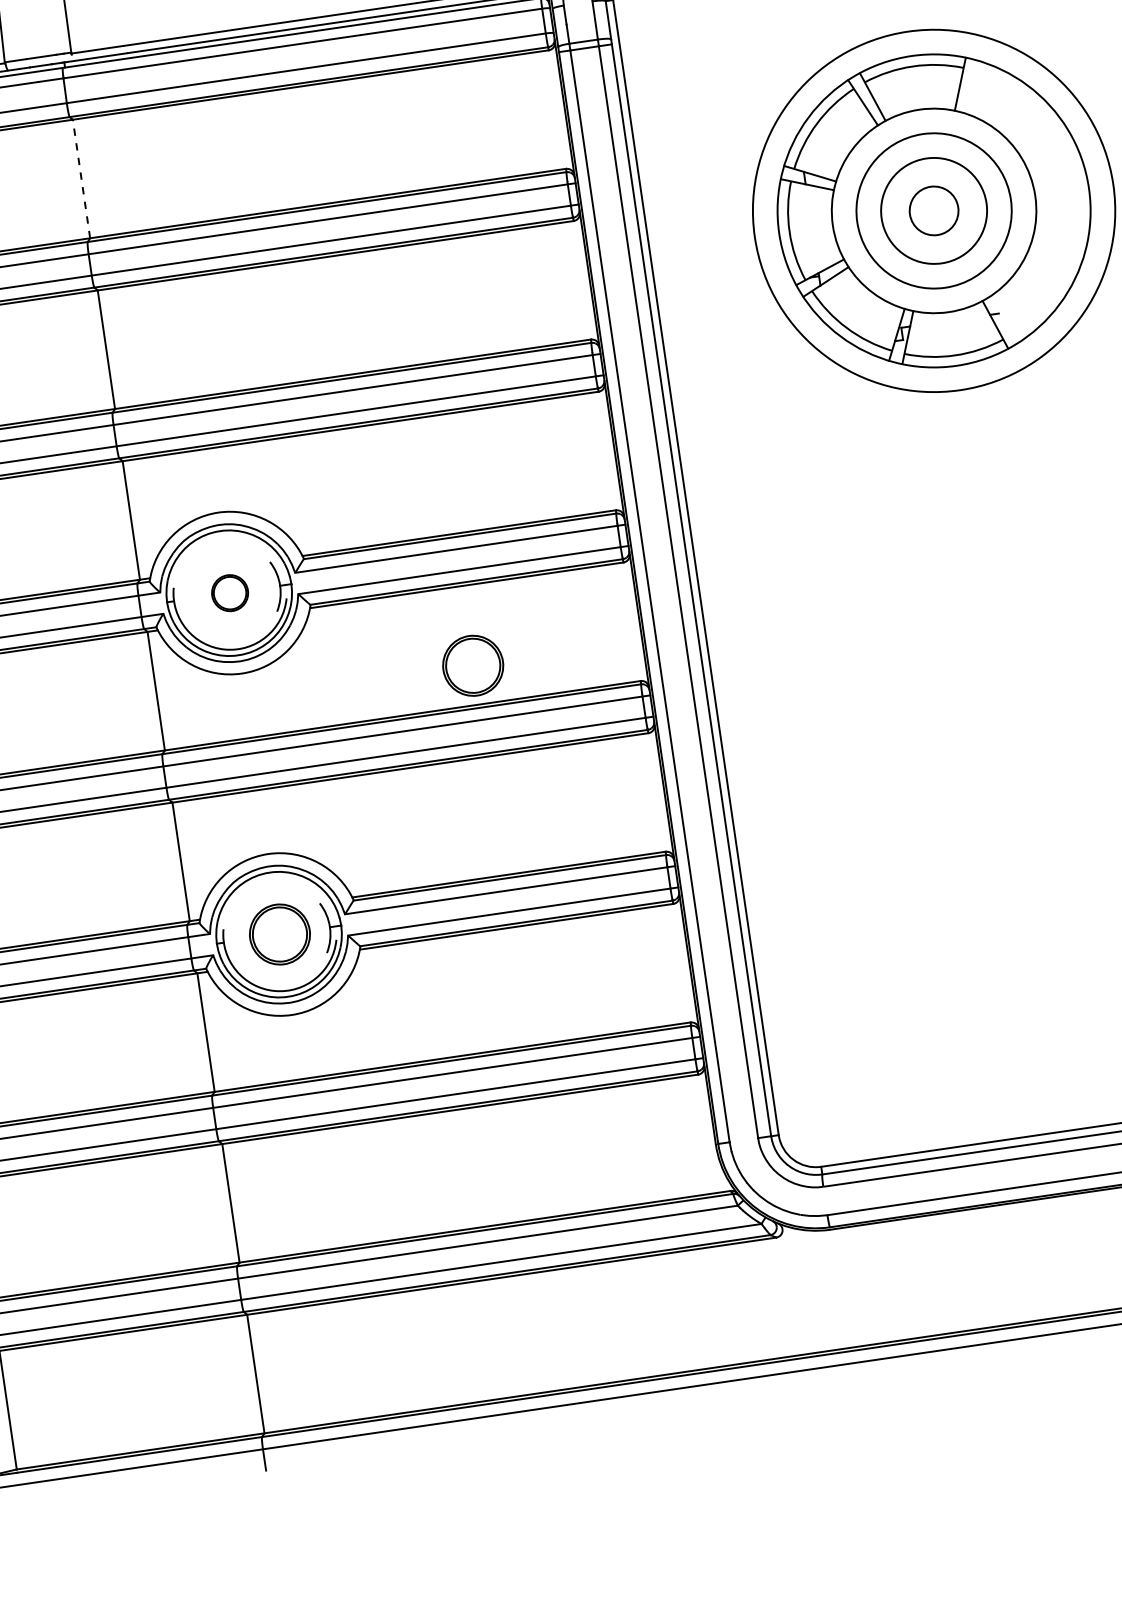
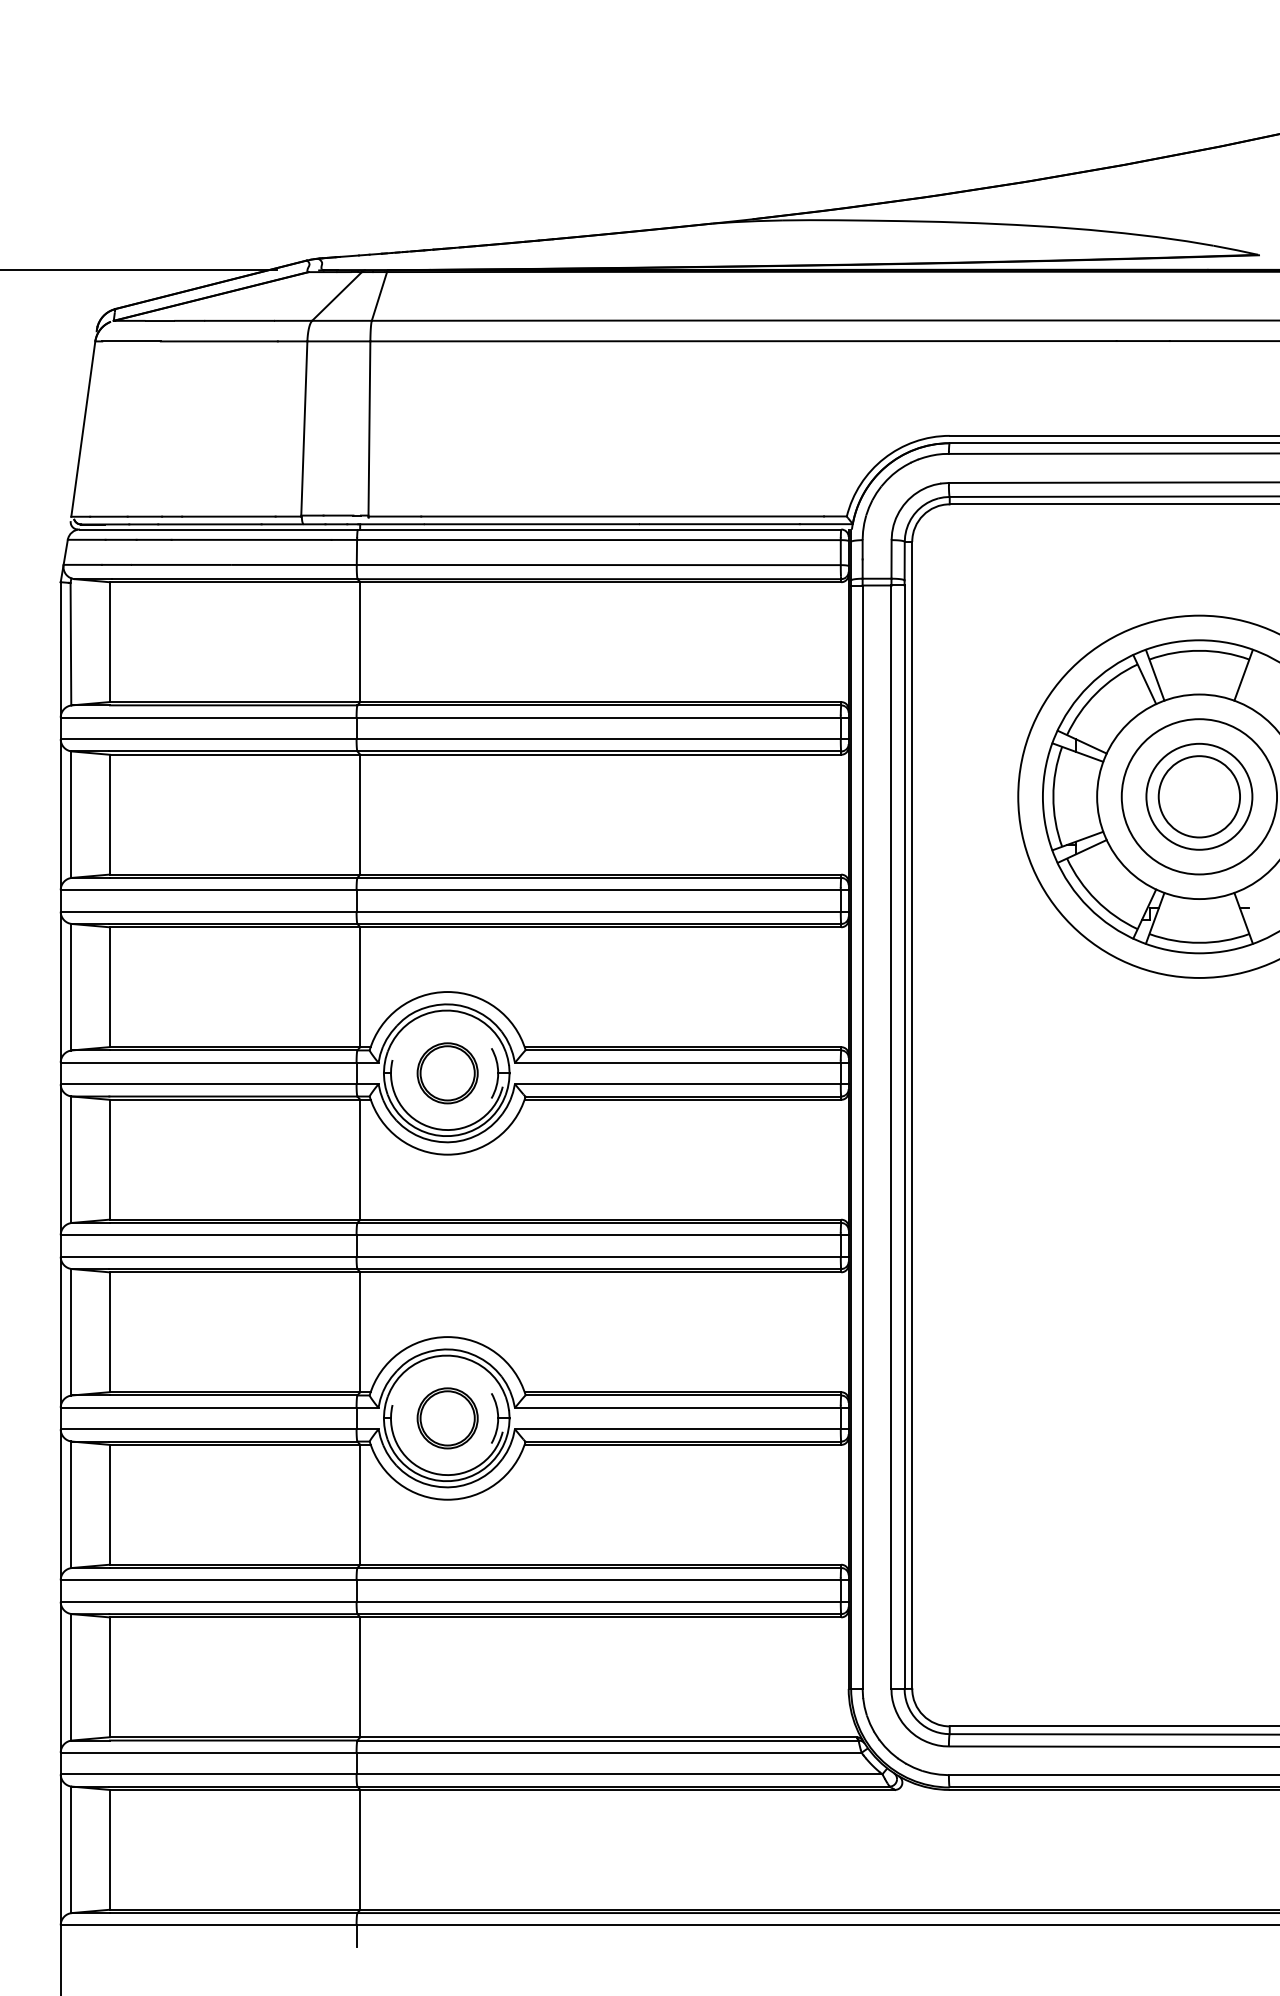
line: (81, 179) -> (360, 642), dashed -> solid
circle: (934, 210) -> (1199, 796), size x1.67
part: (230, 593) -> (447, 1073), size x1.67
part: (473, 665) -> (677, 1180), removed

